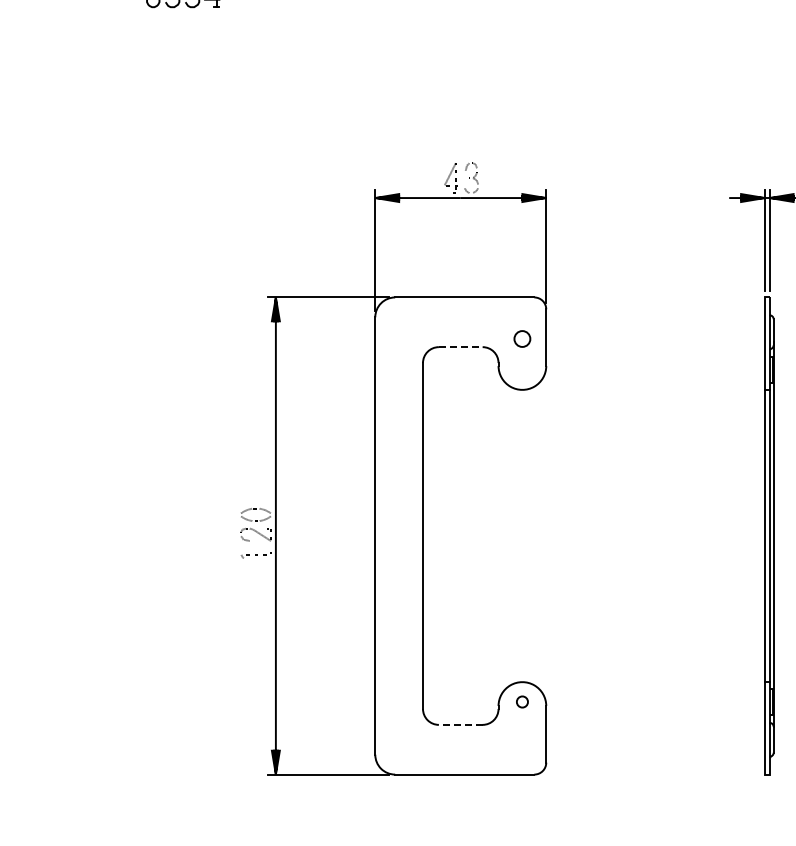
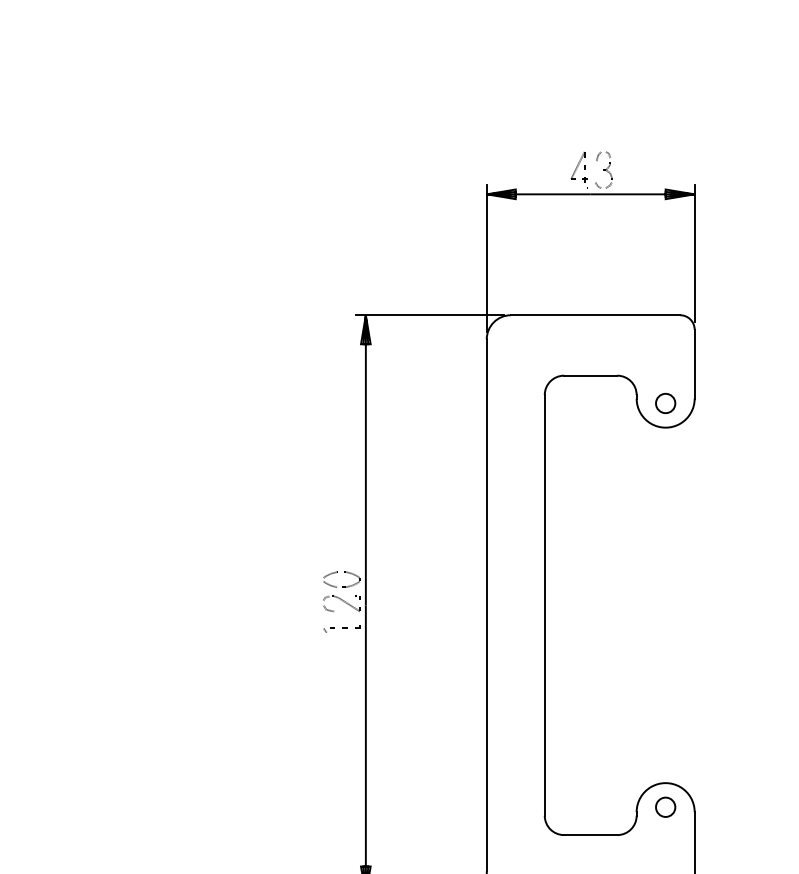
circle: (522, 338) -> (665, 402), moved
line: (460, 347) -> (590, 376), dashed -> solid
circle: (522, 701) -> (665, 806), size x1.43
line: (460, 724) -> (590, 834), dashed -> solid

